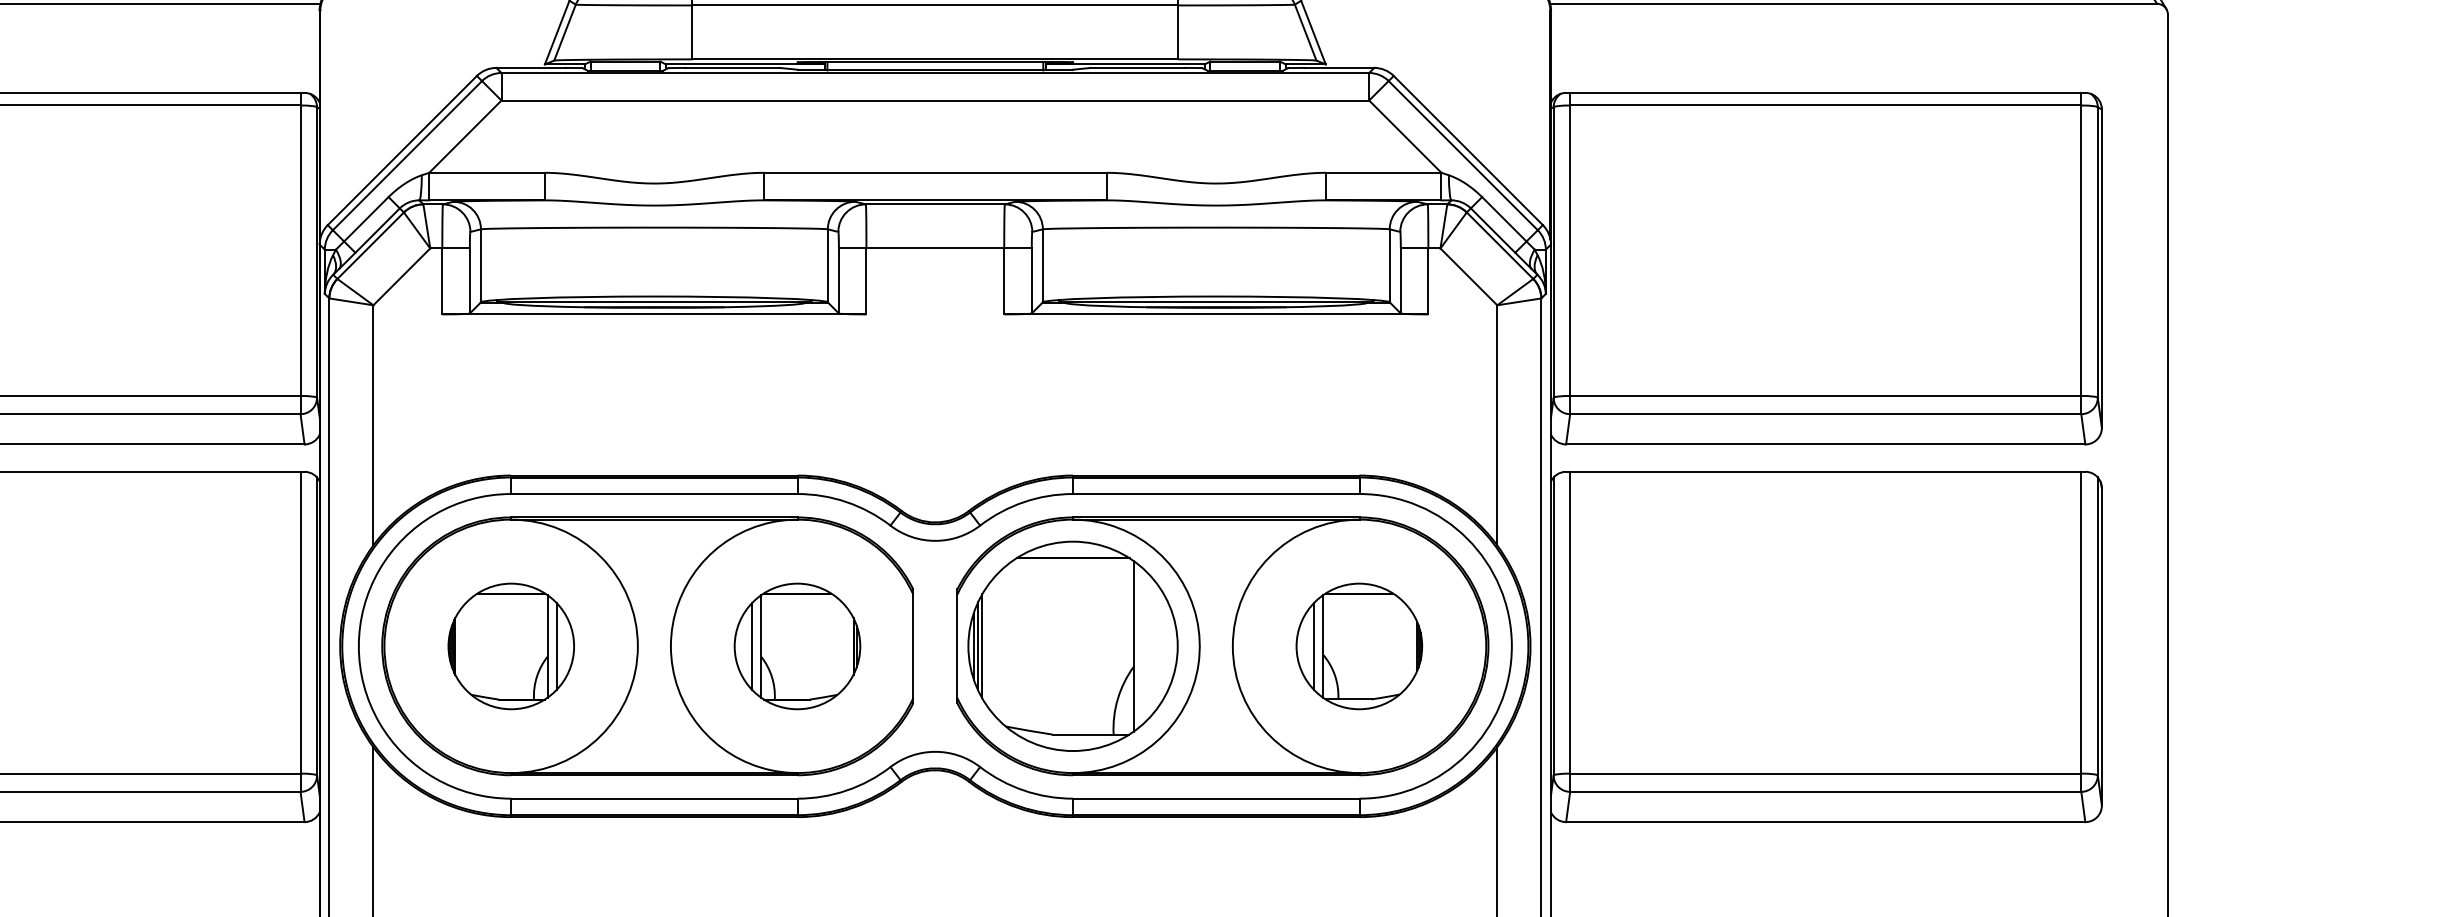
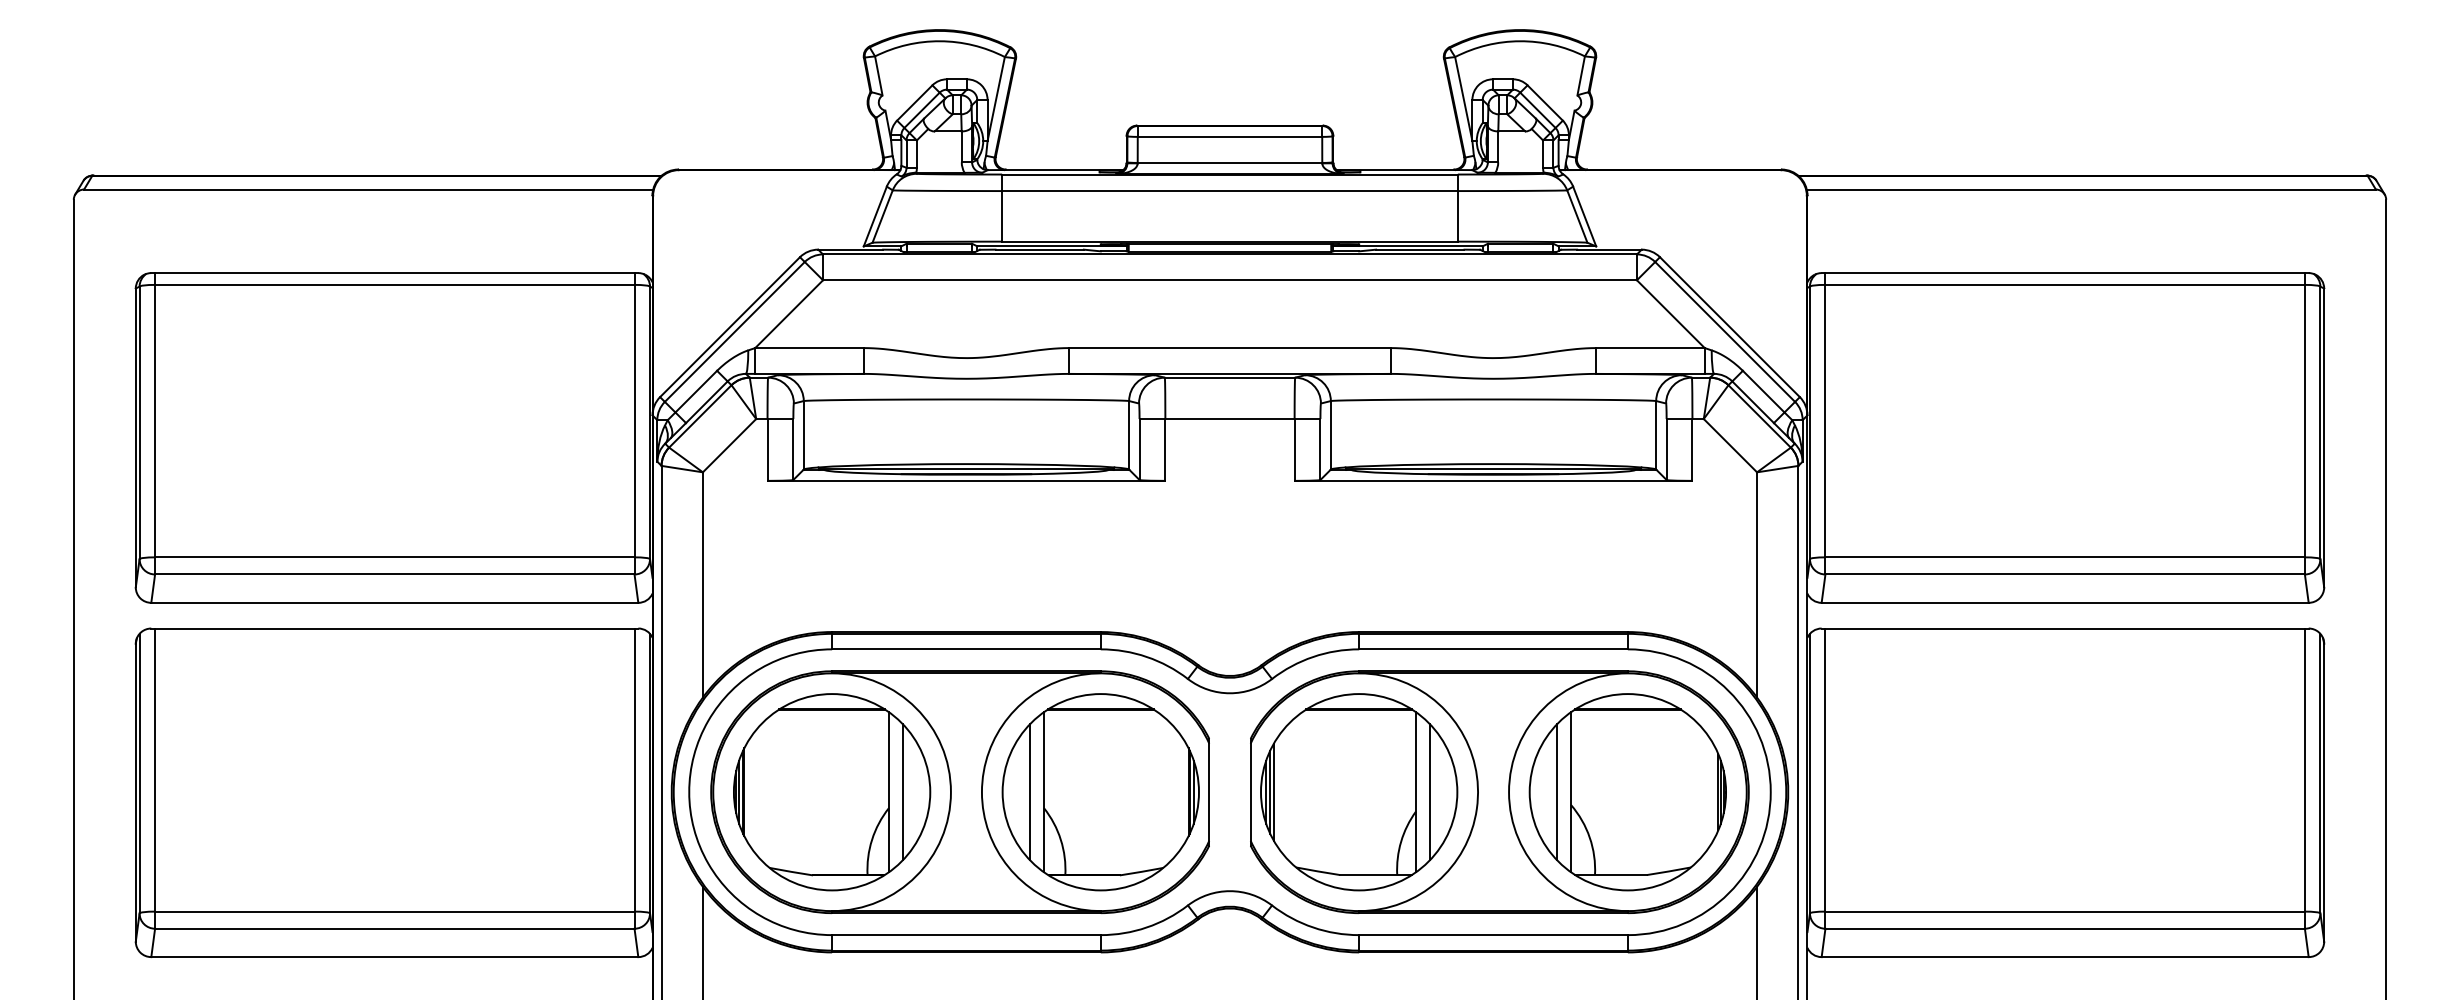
part: (511, 646) -> (832, 792), size x1.67
part: (797, 646) -> (1100, 792), size x1.67
line: (1149, 646) -> (1430, 792), added
part: (1359, 646) -> (1627, 792), size x1.67

